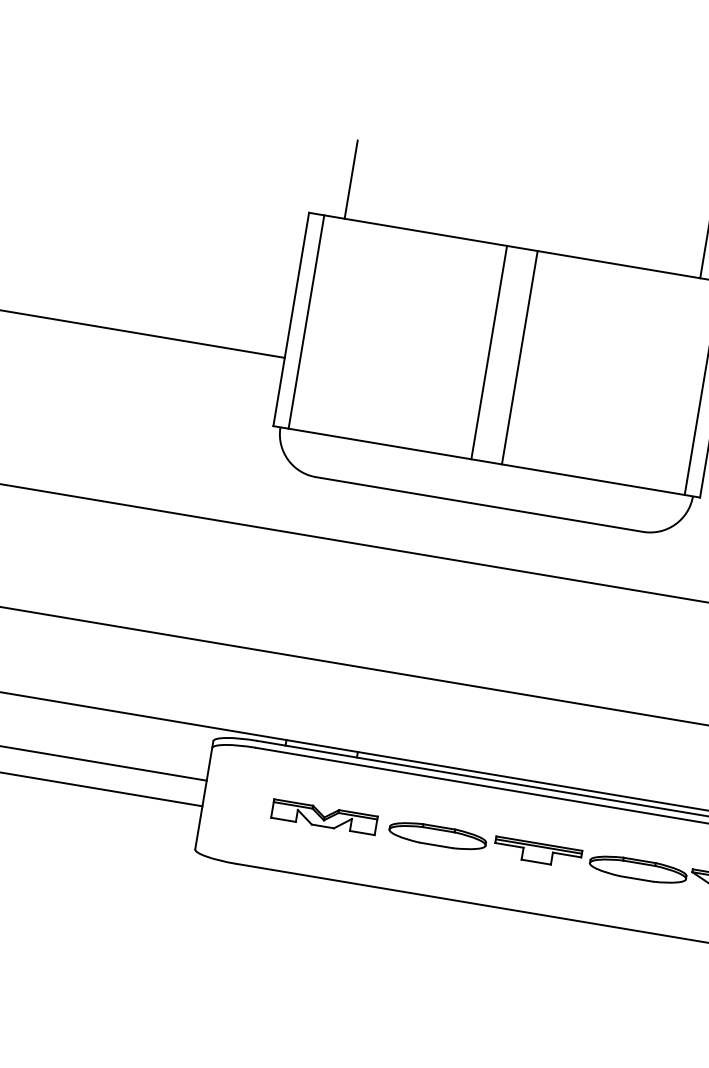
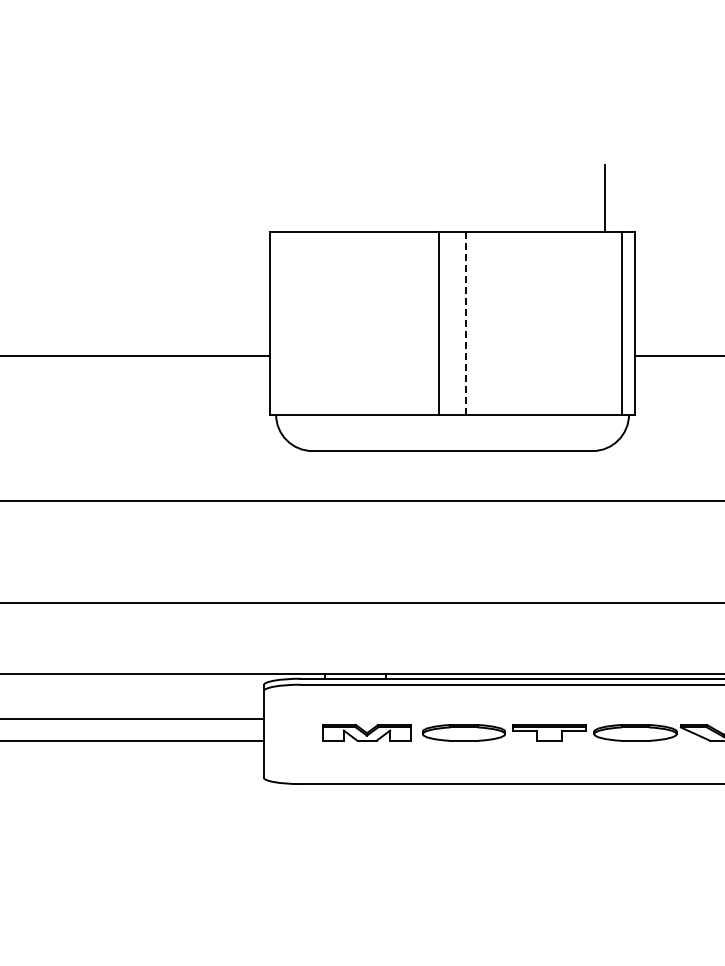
line: (351, 179) -> (300, 198), removed
line: (307, 321) -> (283, 322), removed
line: (519, 356) -> (465, 322), solid -> dashed

